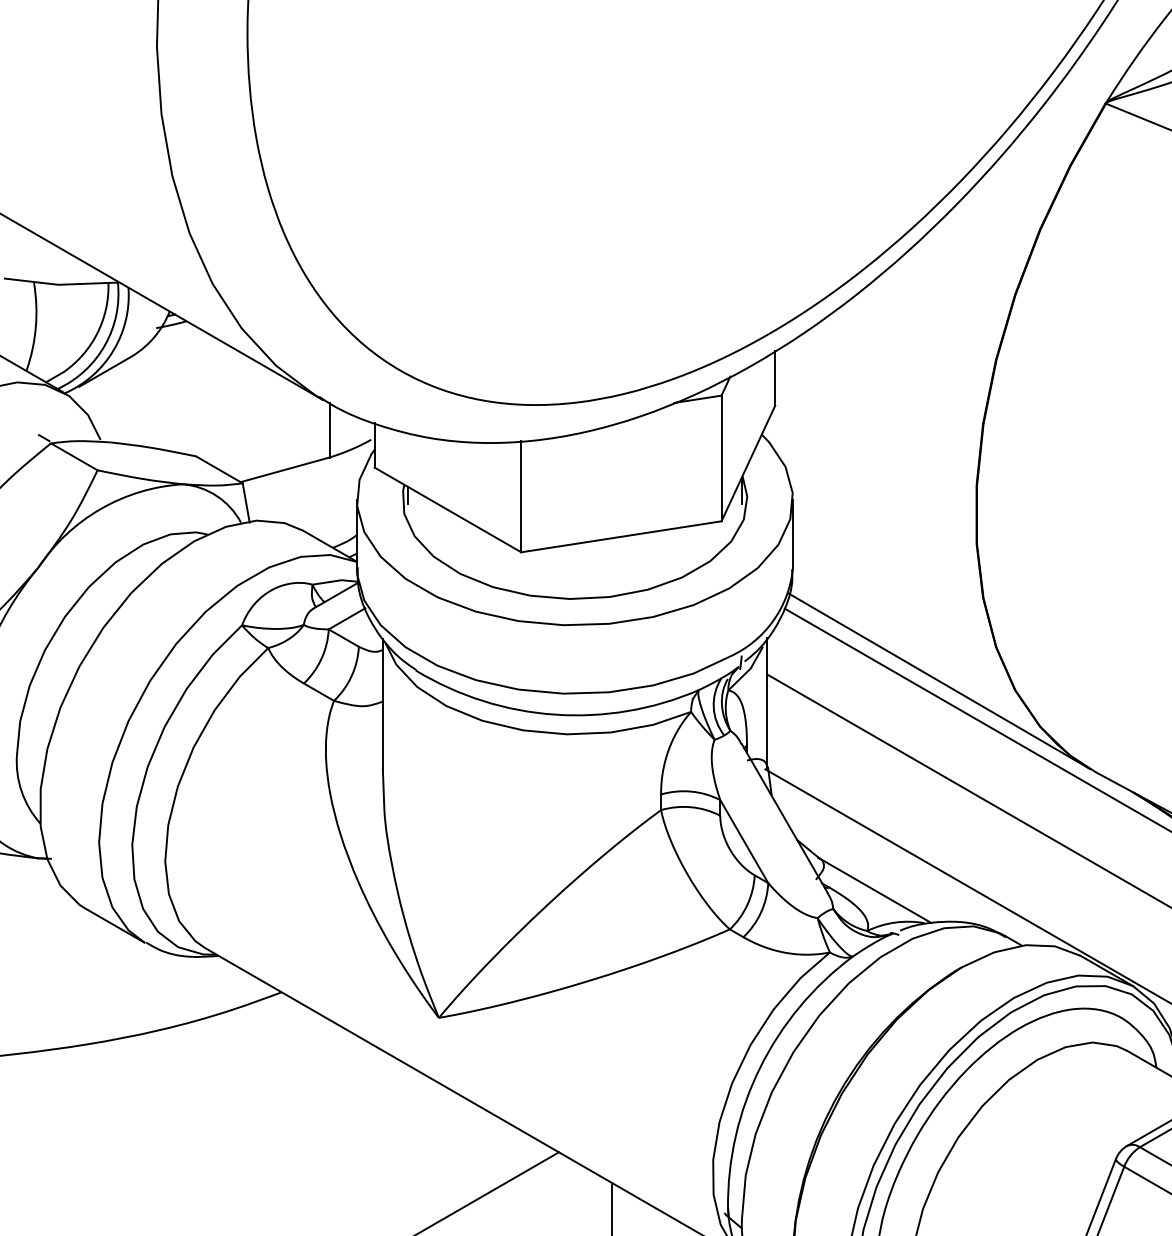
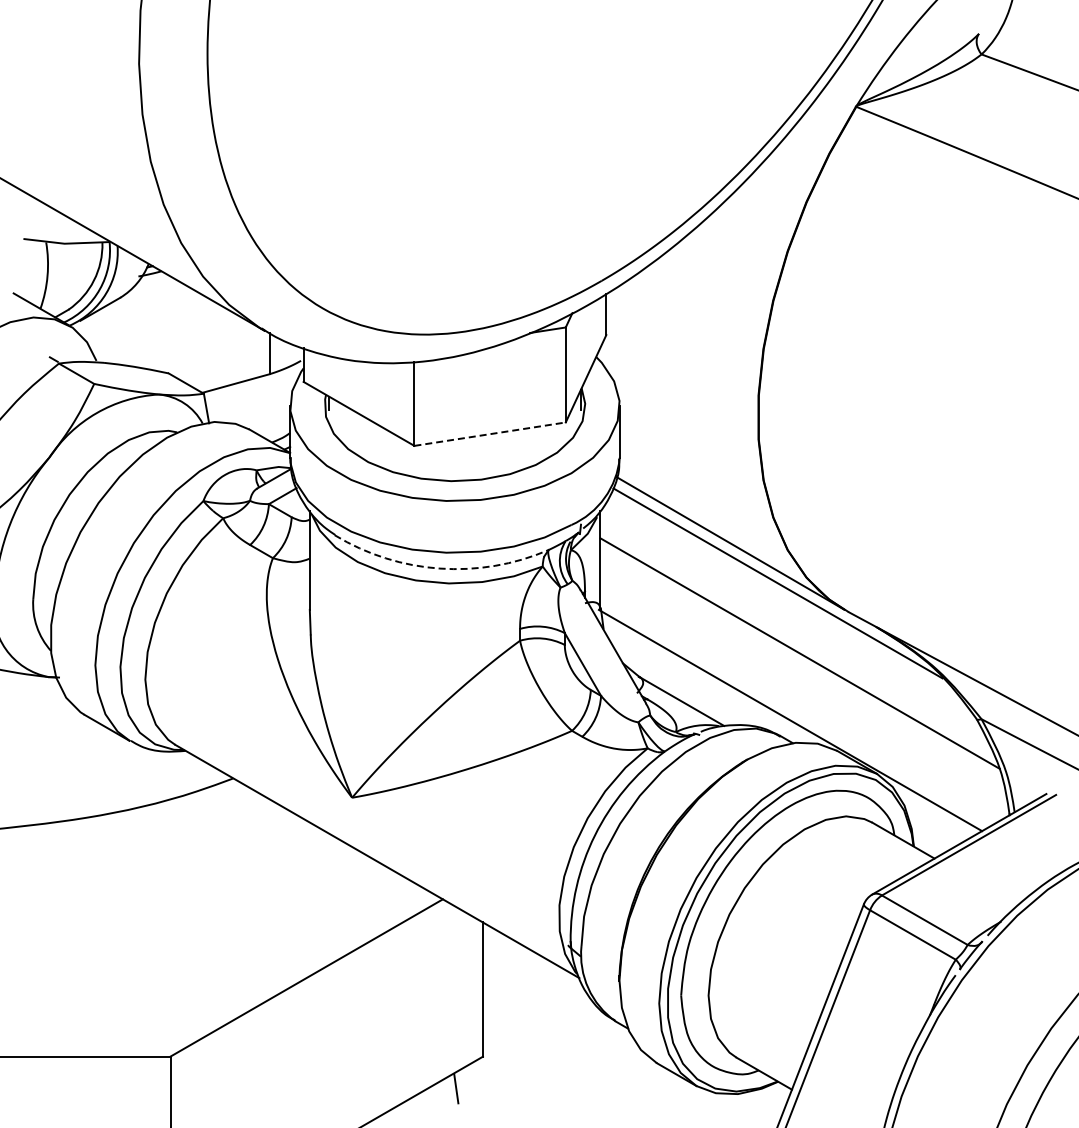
line: (621, 537) -> (490, 434), solid -> dashed
arc: (554, 714) -> (439, 568), solid -> dashed

